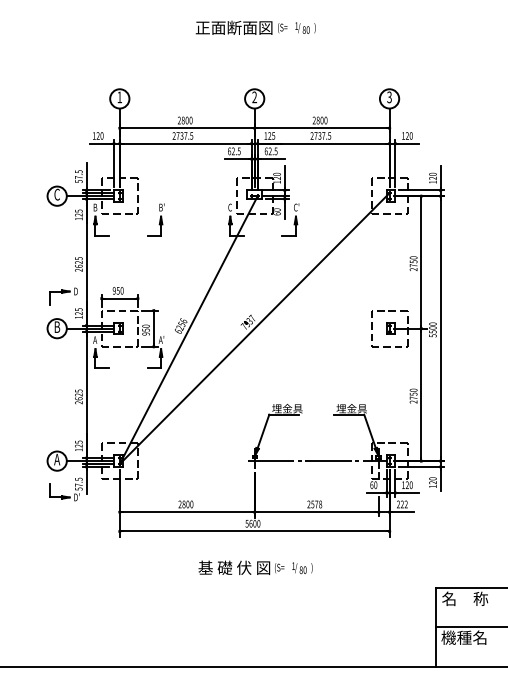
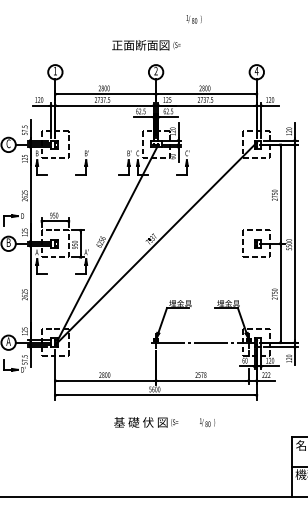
text: (241, 27) -> (146, 45), moved
text: (389, 97) -> (256, 71), 3 -> 4
part: (212, 219) -> (124, 162), added
text: (302, 568) -> (207, 422), moved

